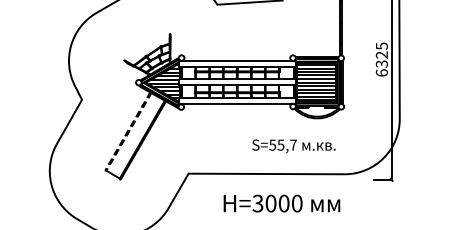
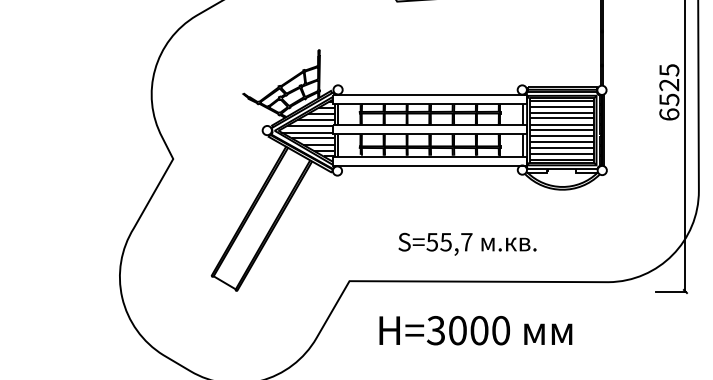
text: (381, 63) -> (668, 98), 6325 -> 6525
text: (293, 146) -> (466, 244), moved
line: (105, 170) -> (212, 275), dashed -> solid
text: (281, 203) -> (475, 330), moved

